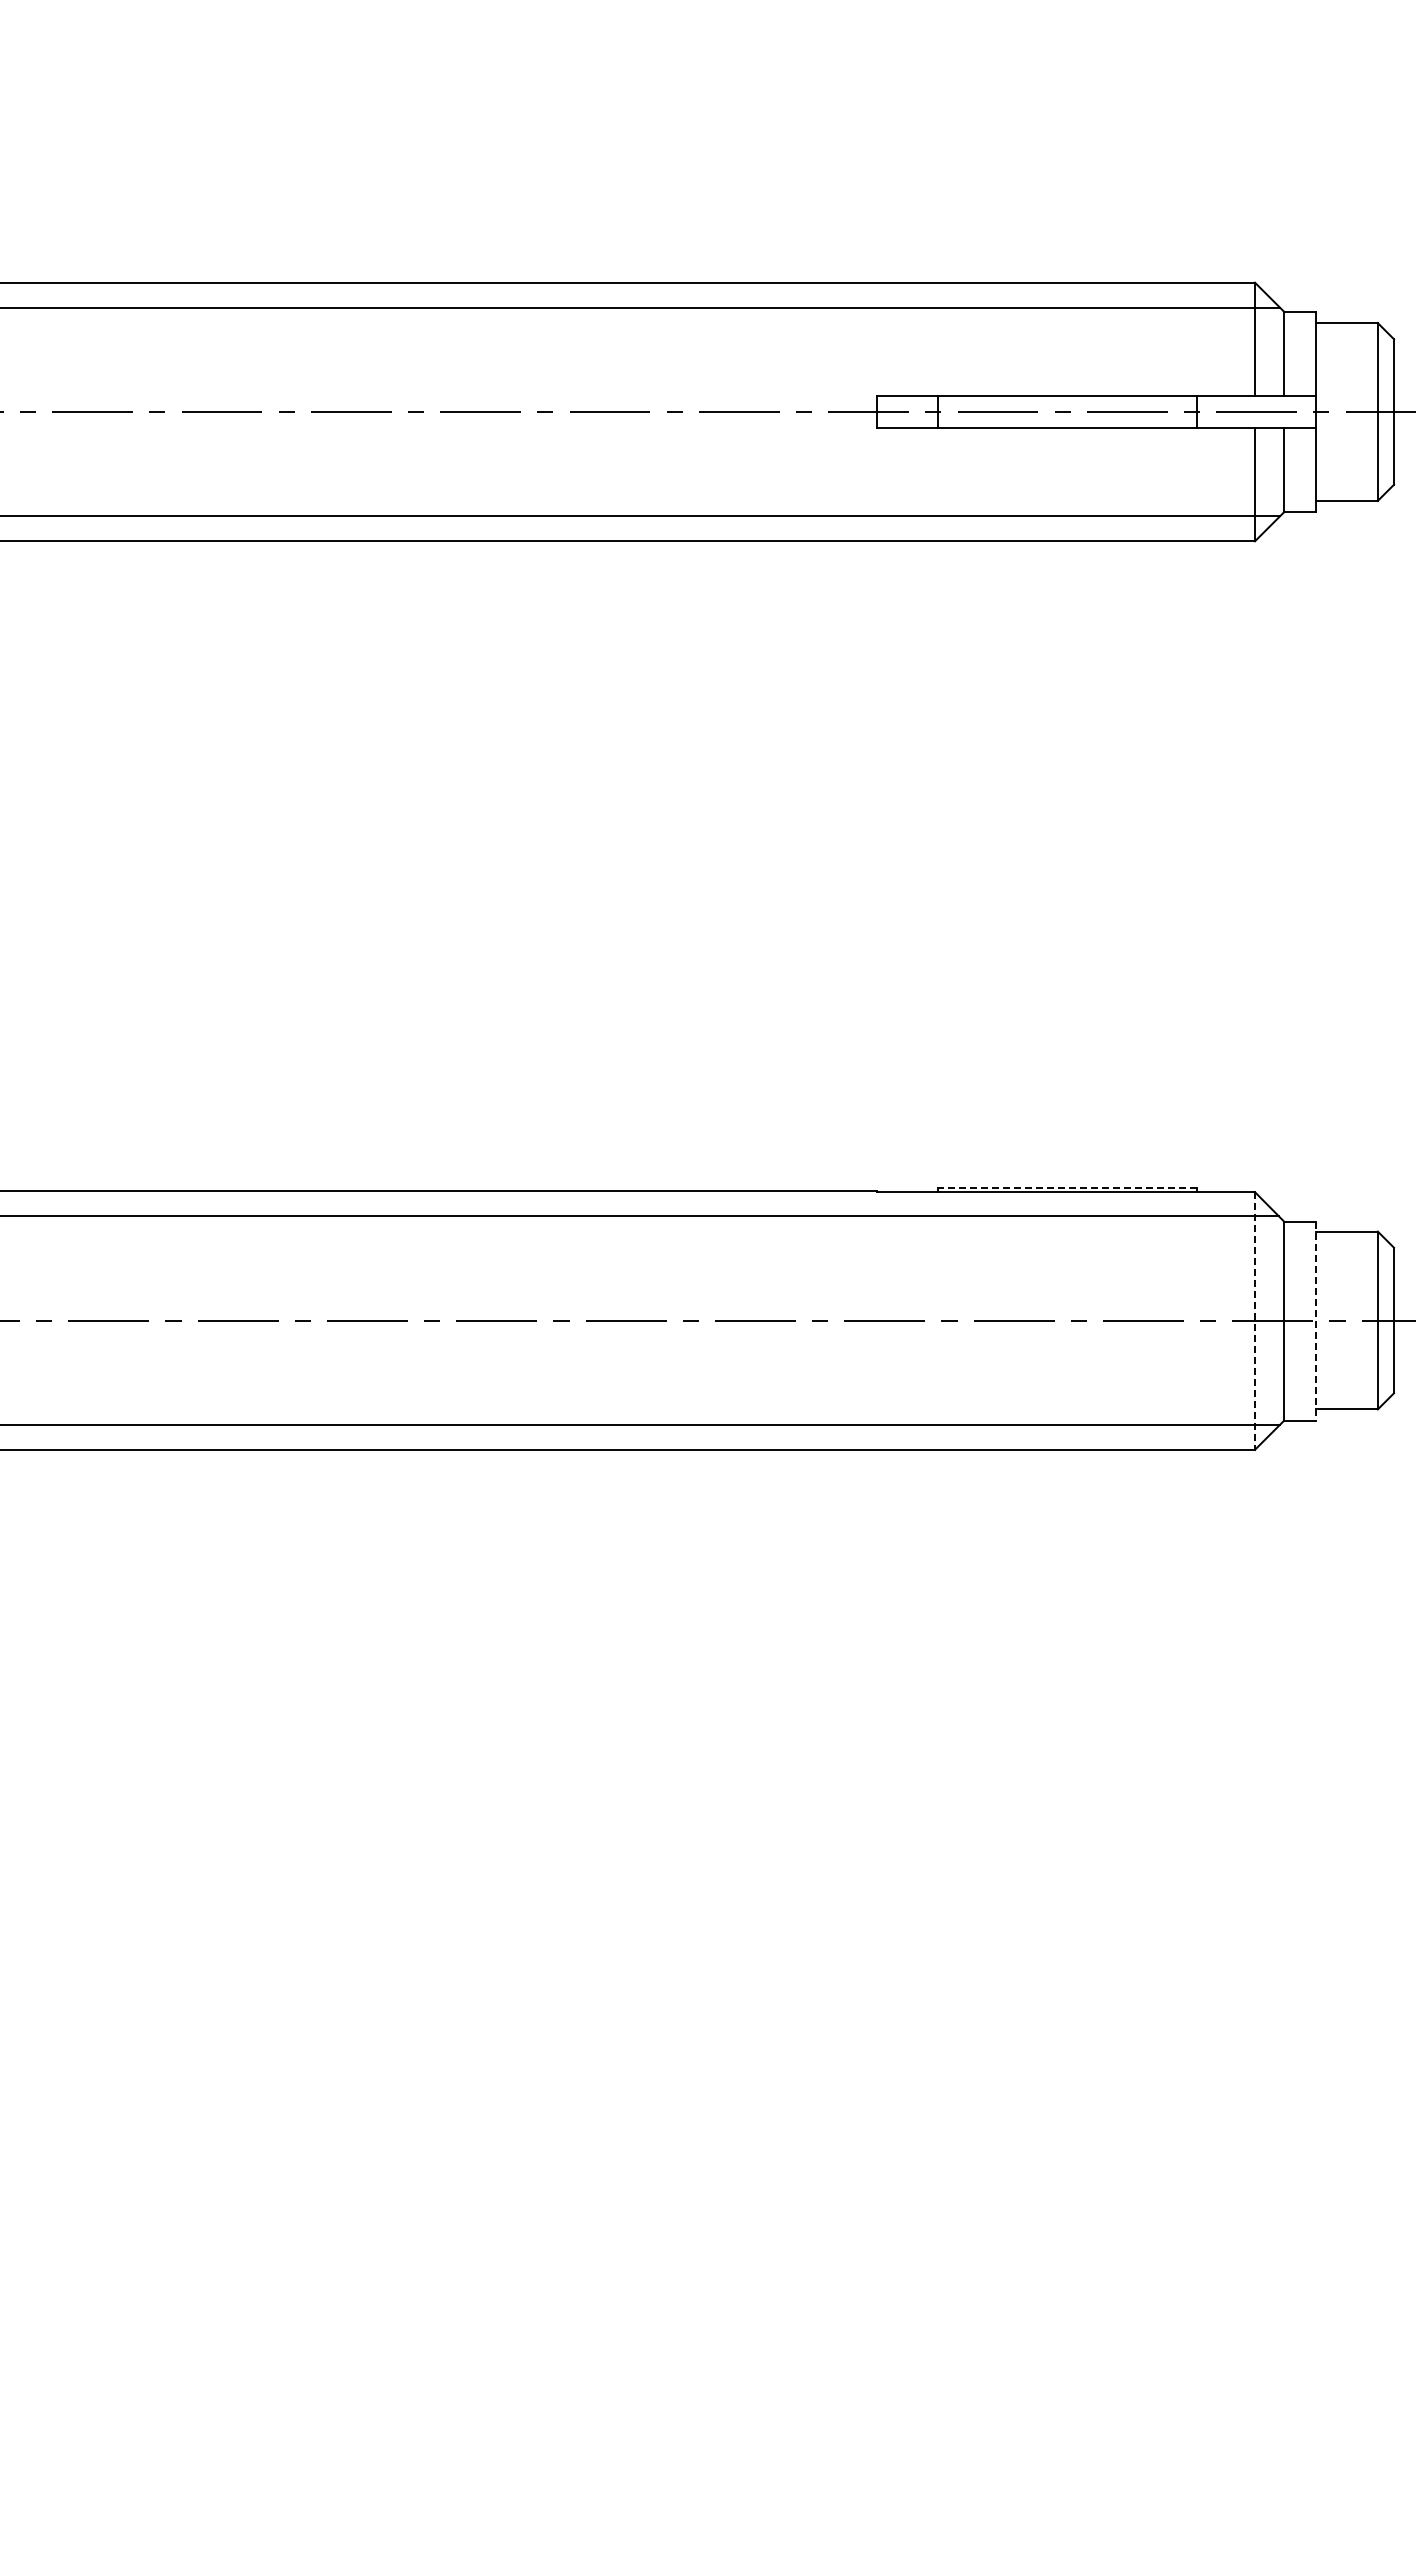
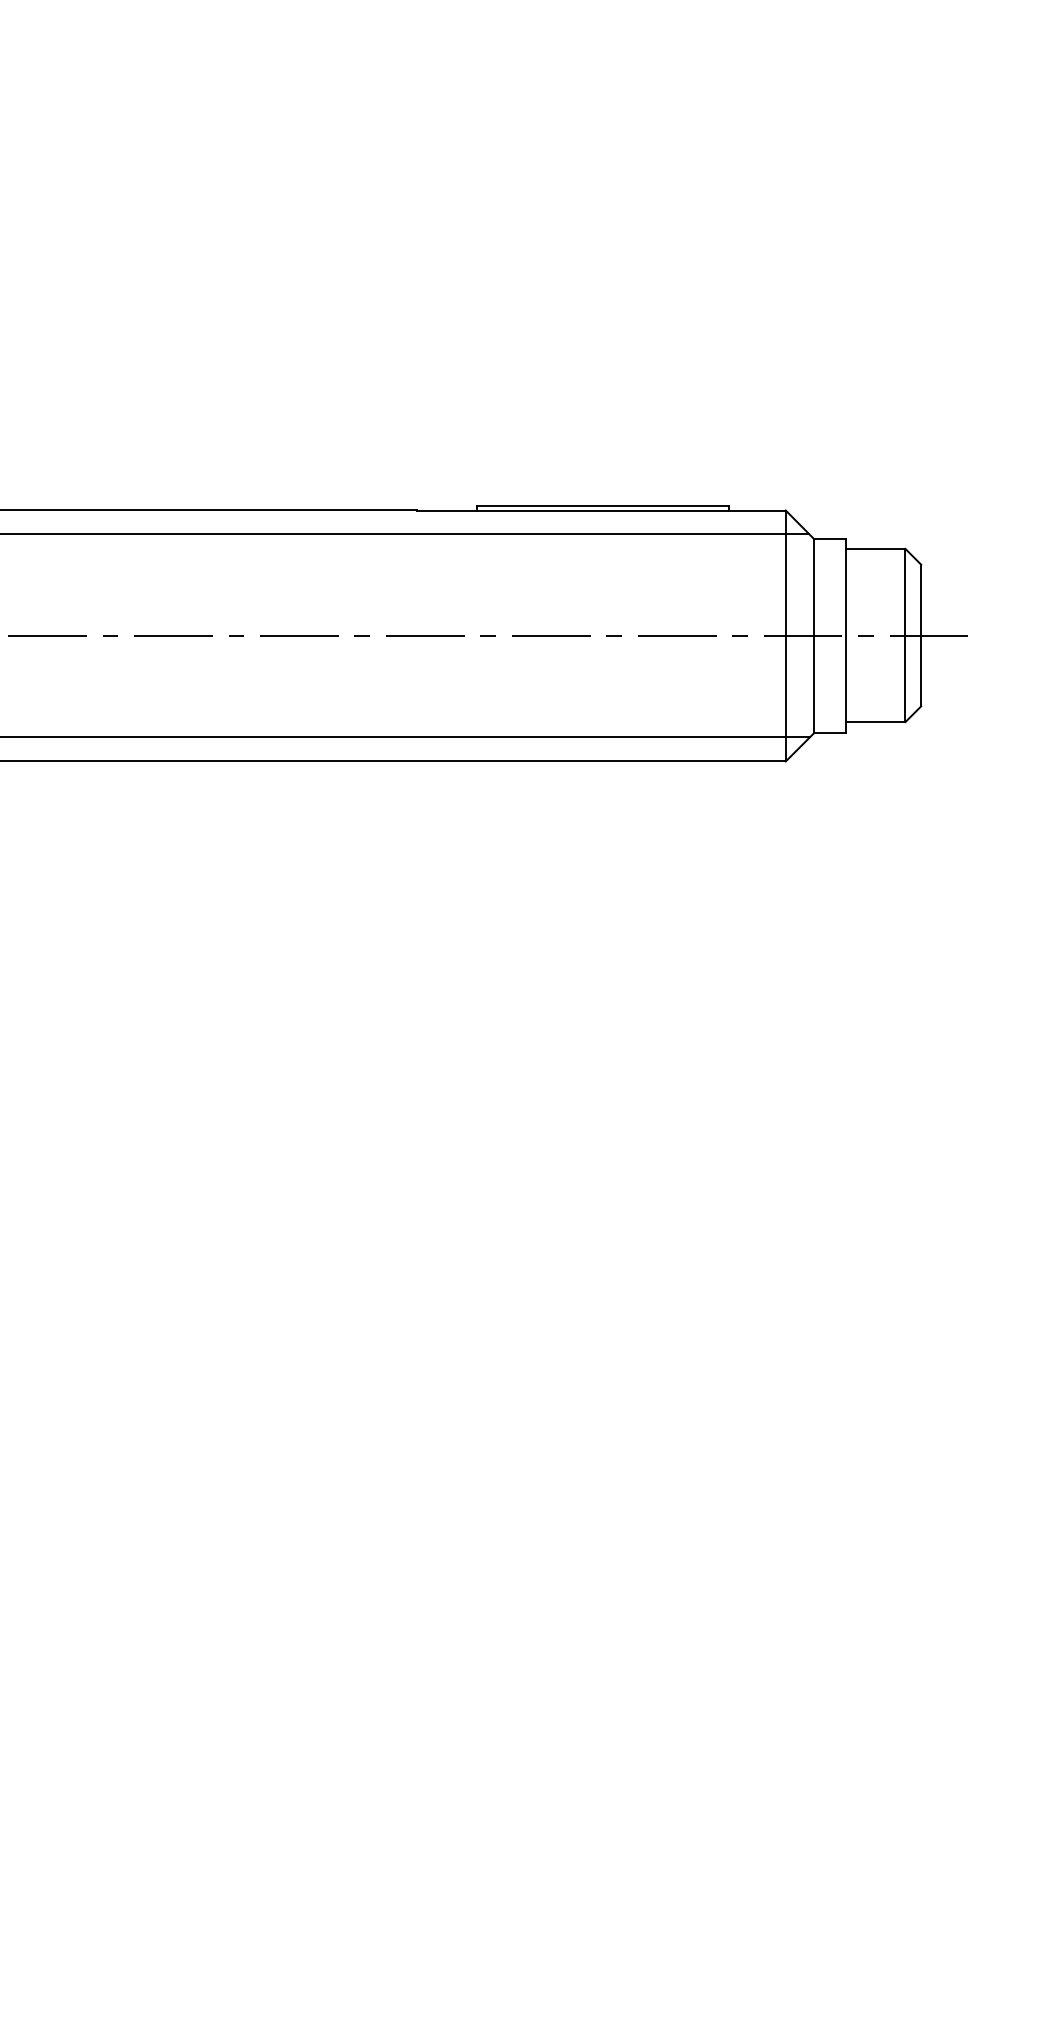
line: (1066, 1187) -> (602, 505), dashed -> solid
line: (1255, 1320) -> (786, 635), dashed -> solid
line: (1316, 1321) -> (845, 636), dashed -> solid

